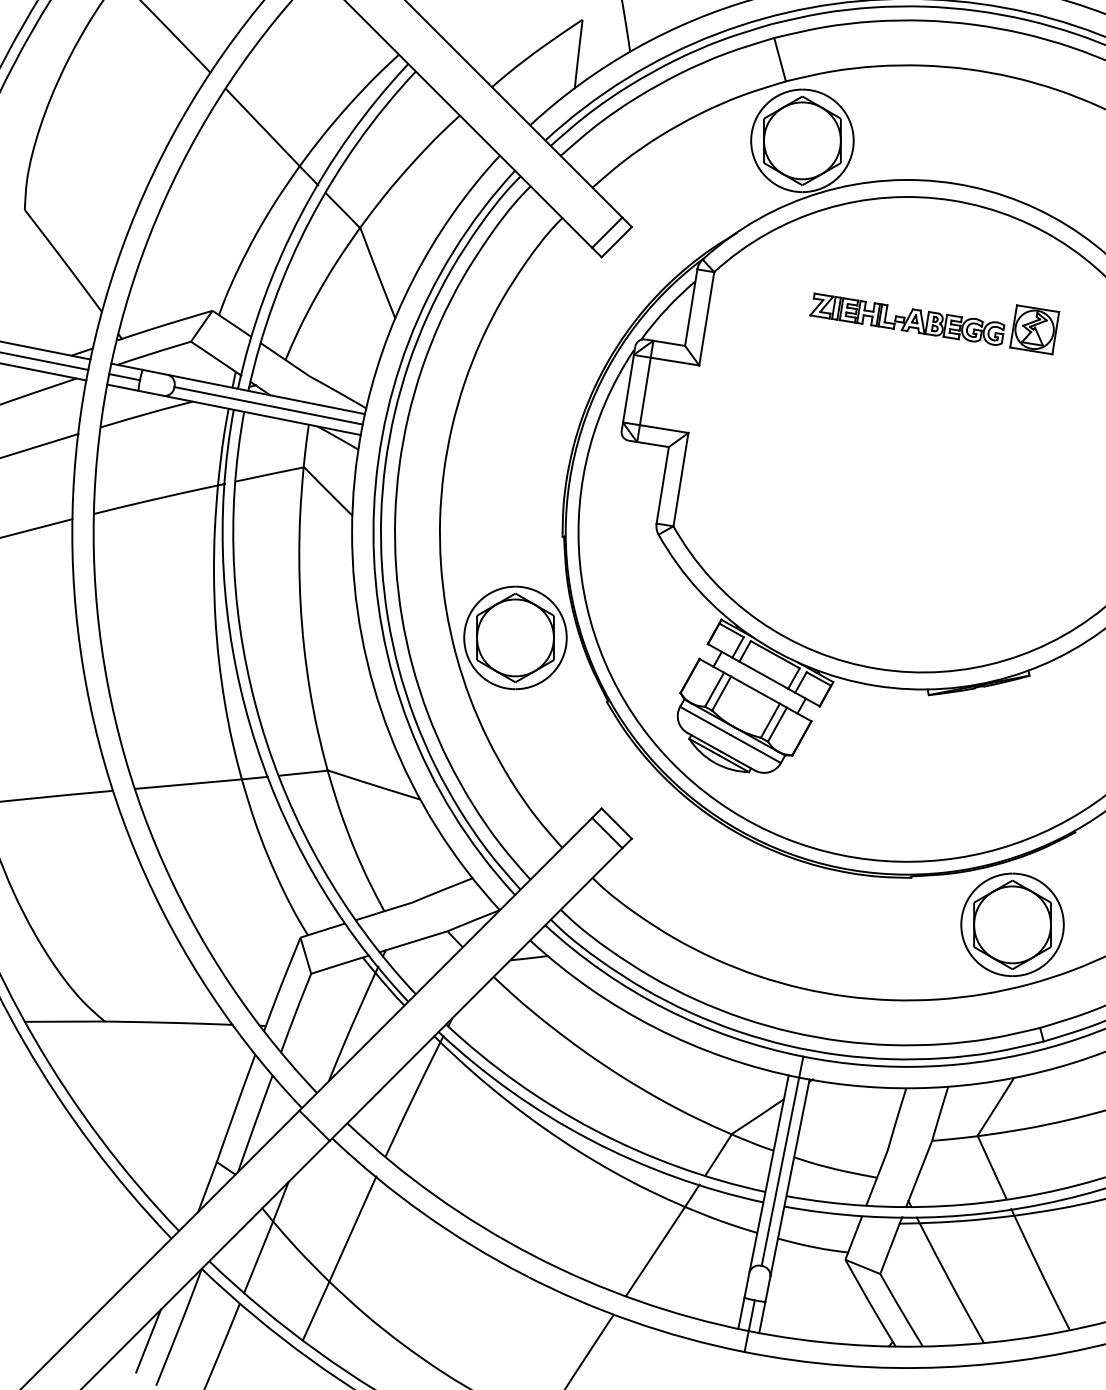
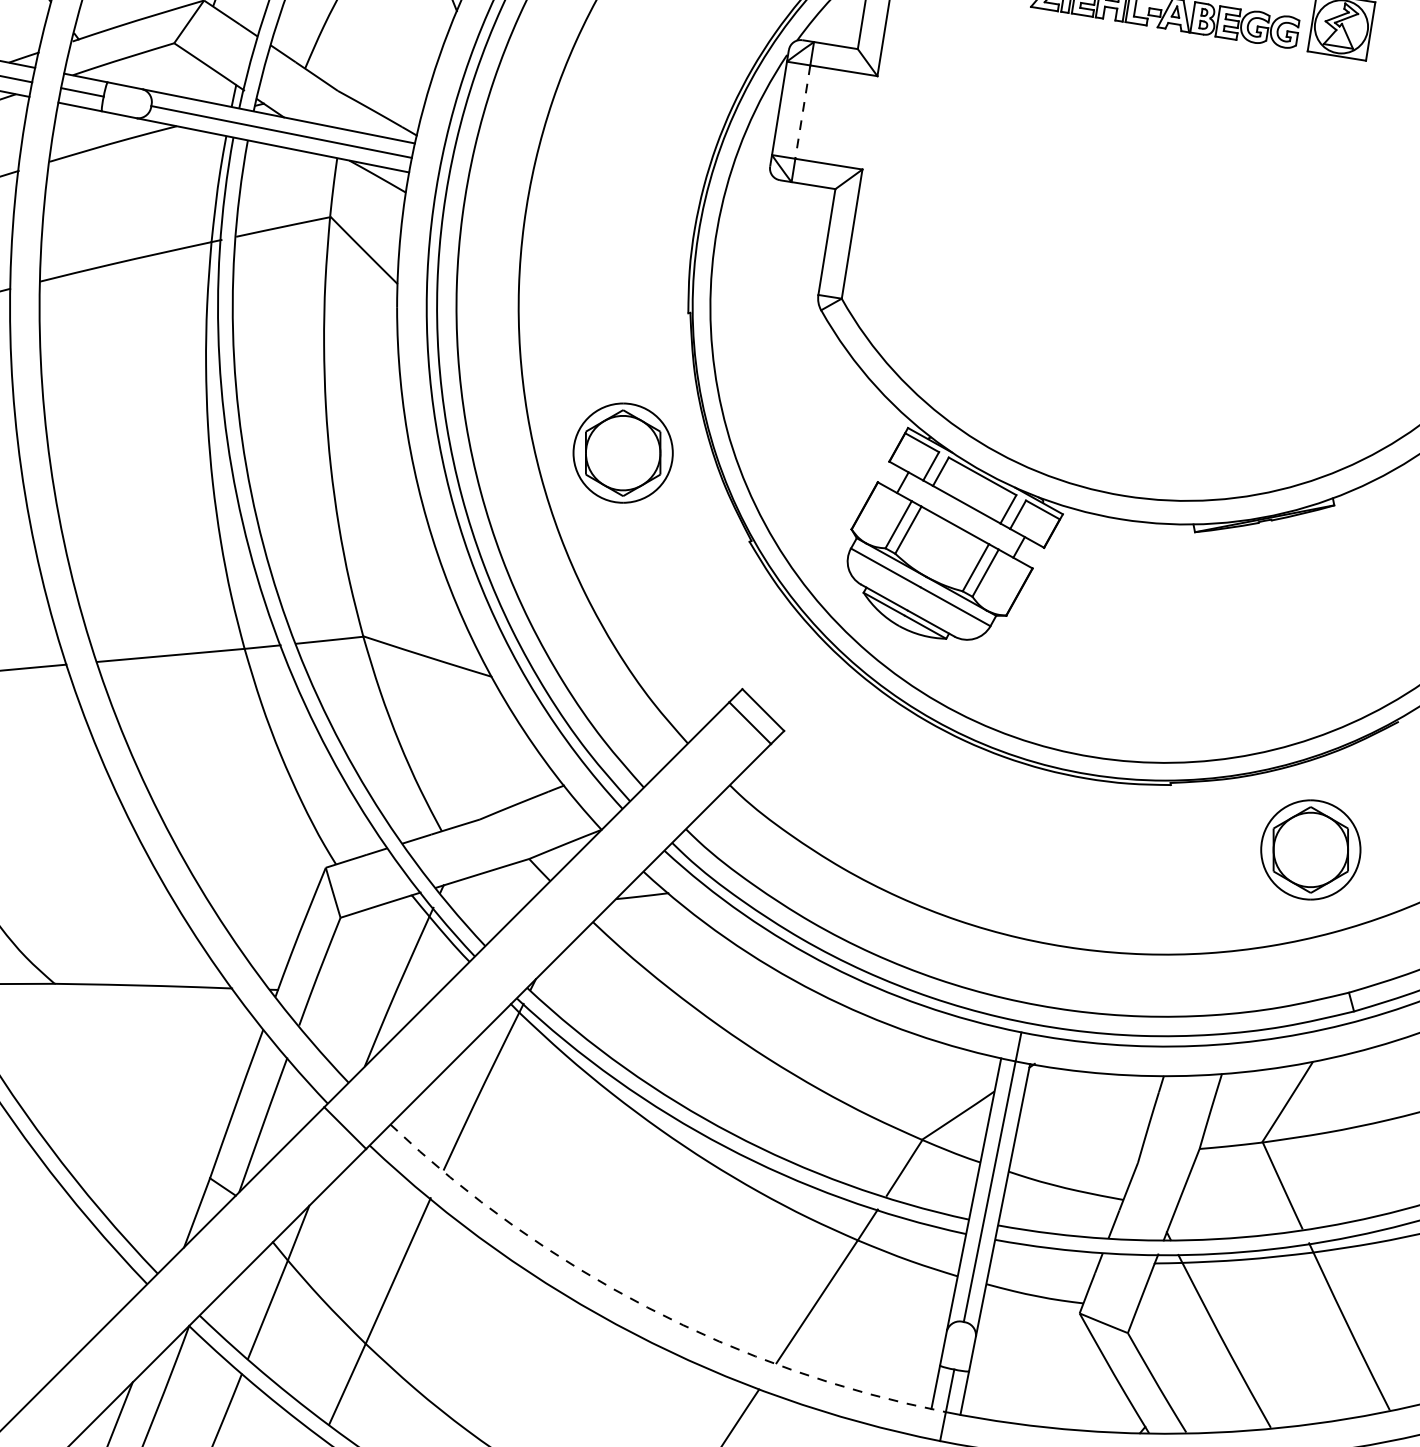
line: (645, 391) -> (803, 112), solid -> dashed
part: (515, 637) -> (623, 452), size x0.7
part: (1012, 924) -> (1310, 849), size x0.7
arc: (533, 1255) -> (648, 1307), solid -> dashed

